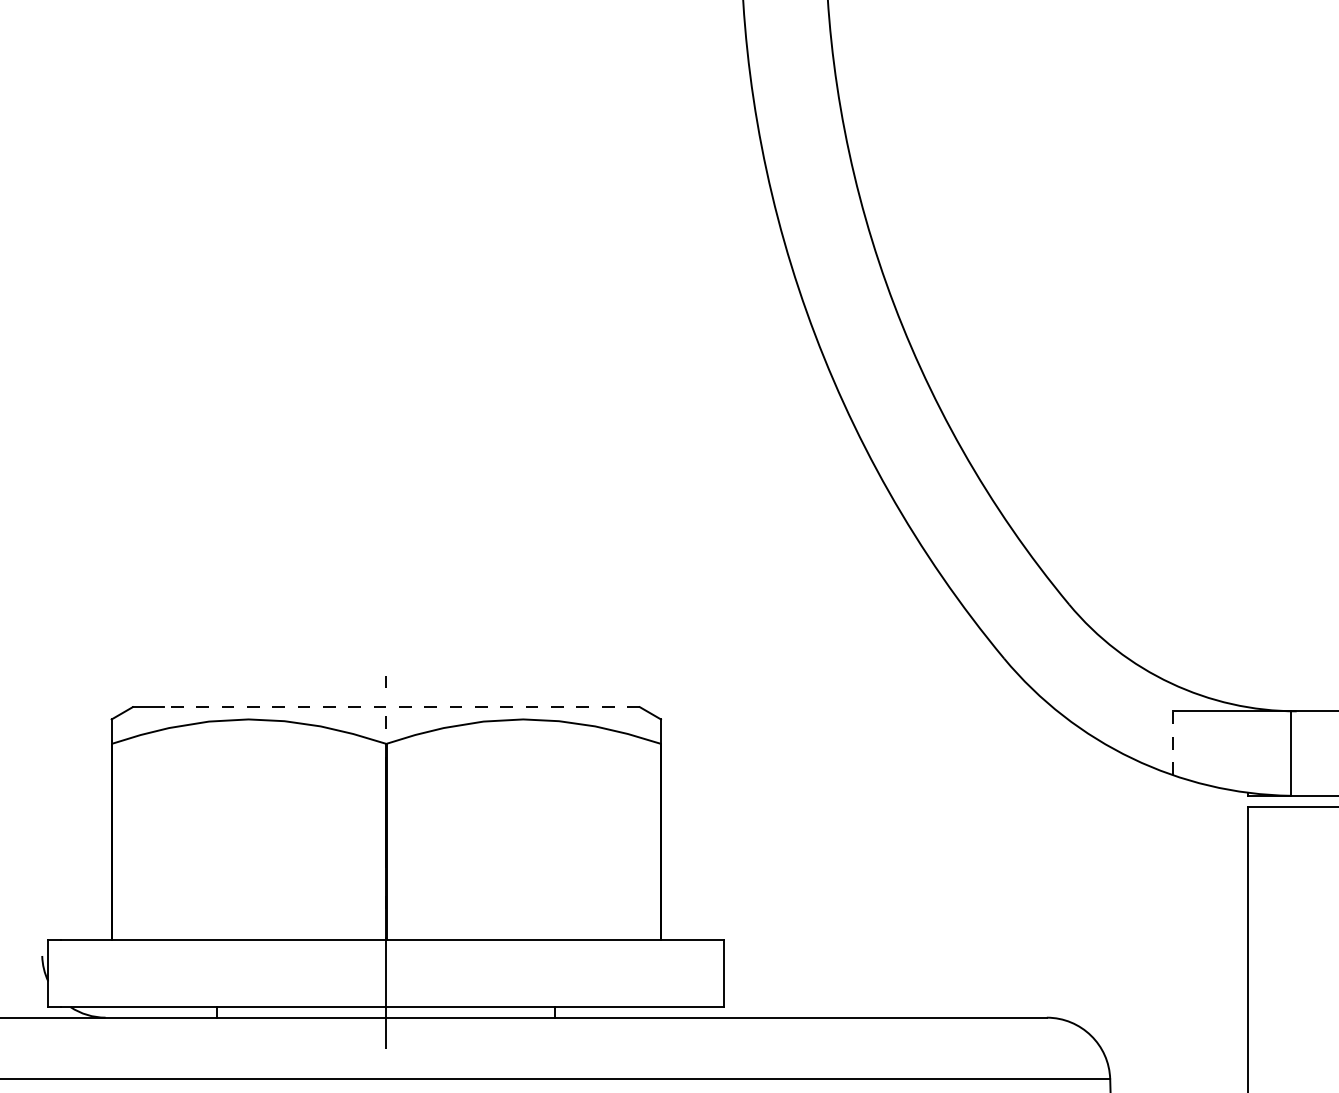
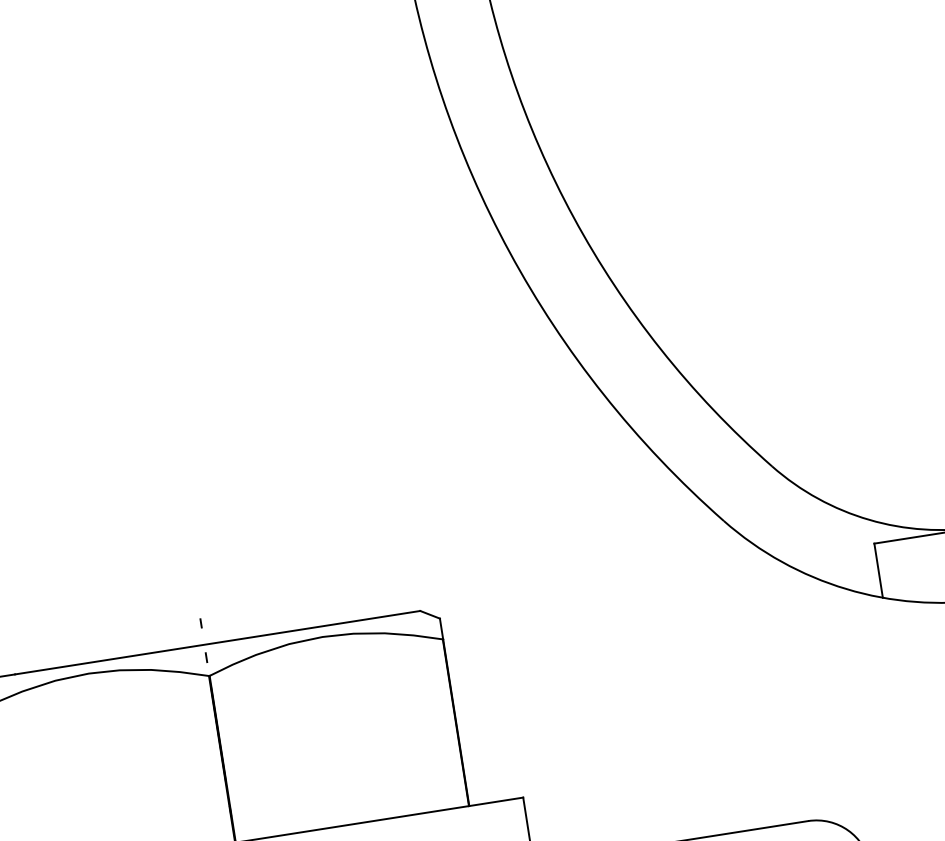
line: (401, 707) -> (217, 643), dashed -> solid
line: (1172, 743) -> (878, 570), dashed -> solid

